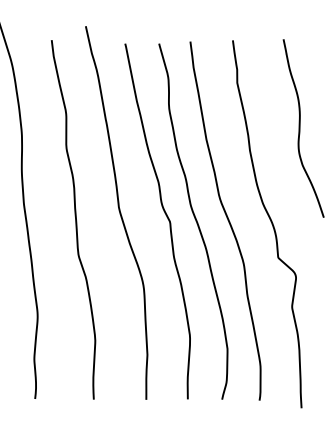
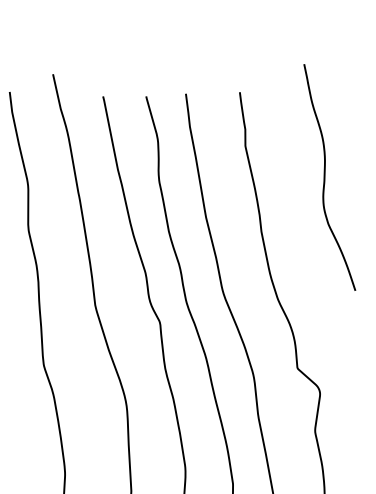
curve: (300, 128) -> (325, 177), moved

